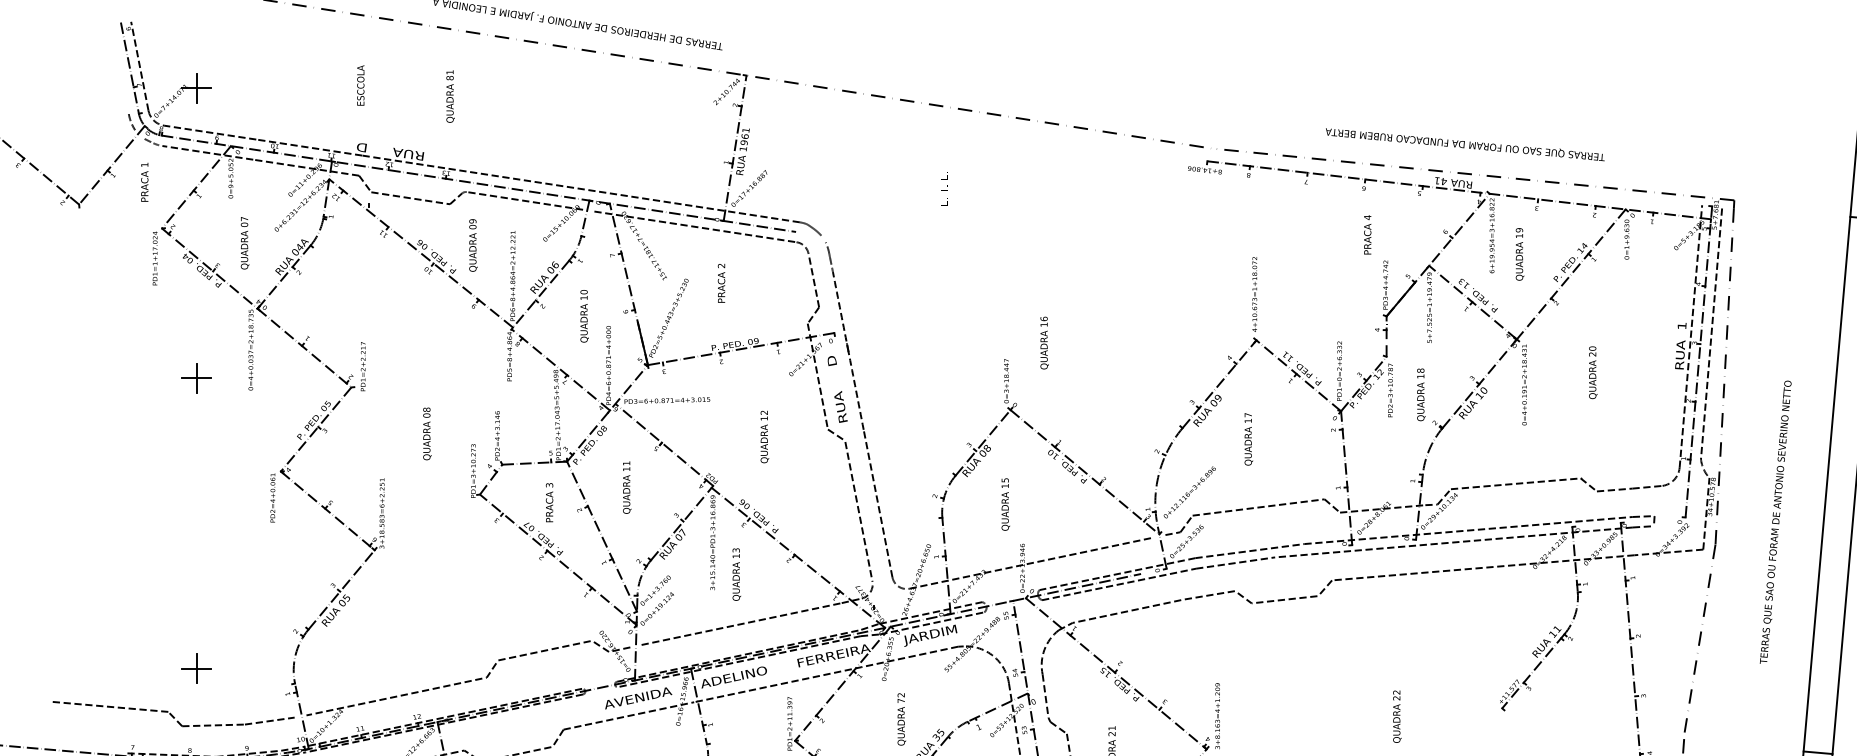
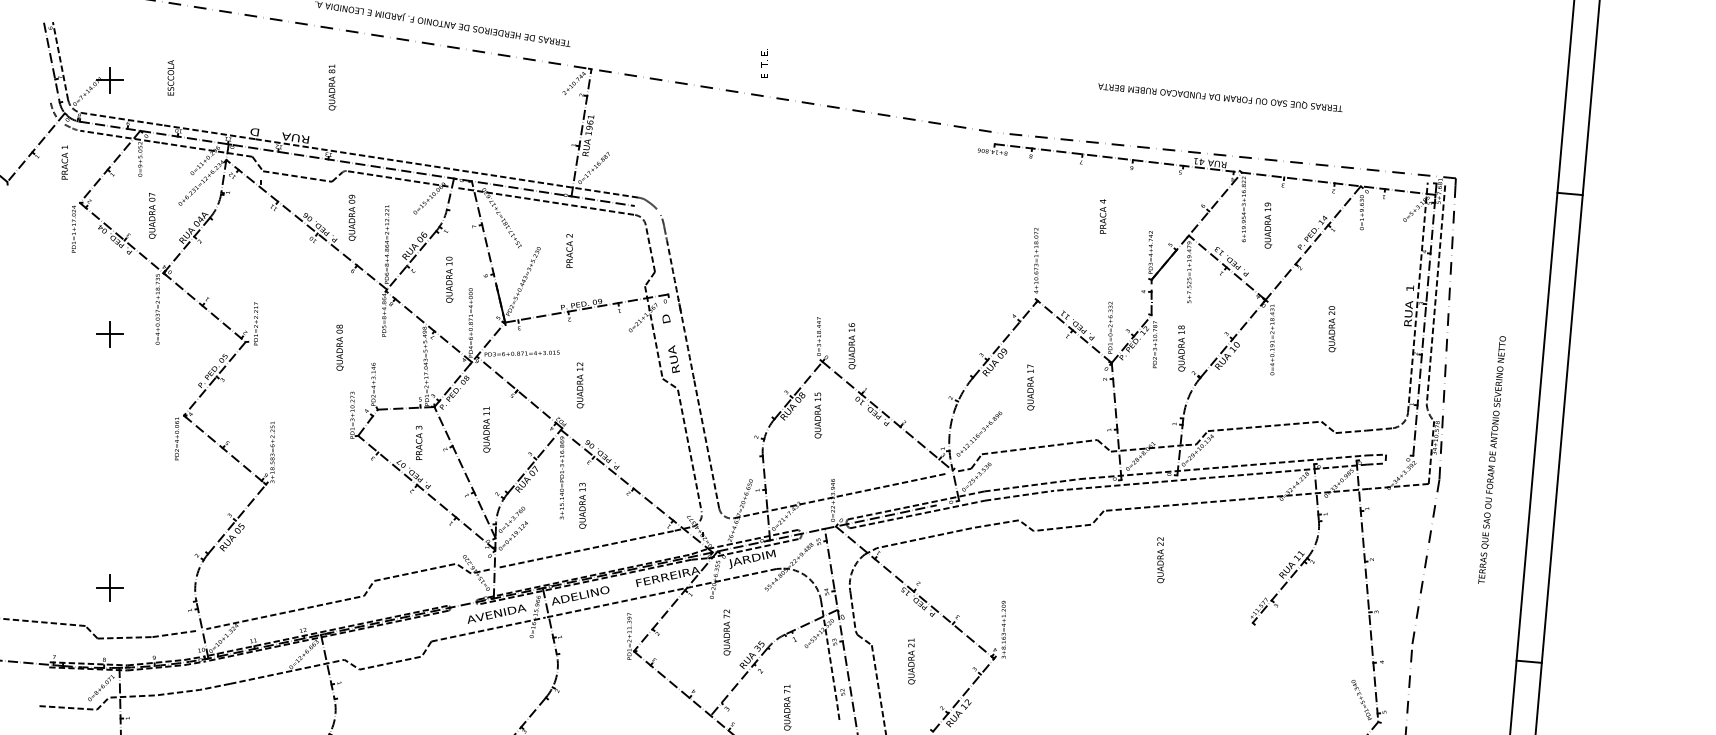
text: (360, 85) -> (170, 77), moved
text: (1465, 144) -> (1220, 97), moved
text: (944, 189) -> (764, 63), moved
text: (1367, 234) -> (1102, 216), moved
text: (1044, 343) -> (852, 346), moved
text: (426, 433) -> (339, 347), moved
text: (764, 437) -> (580, 385), moved
text: (1005, 504) -> (818, 415), moved
text: (1396, 717) -> (1160, 560), moved

